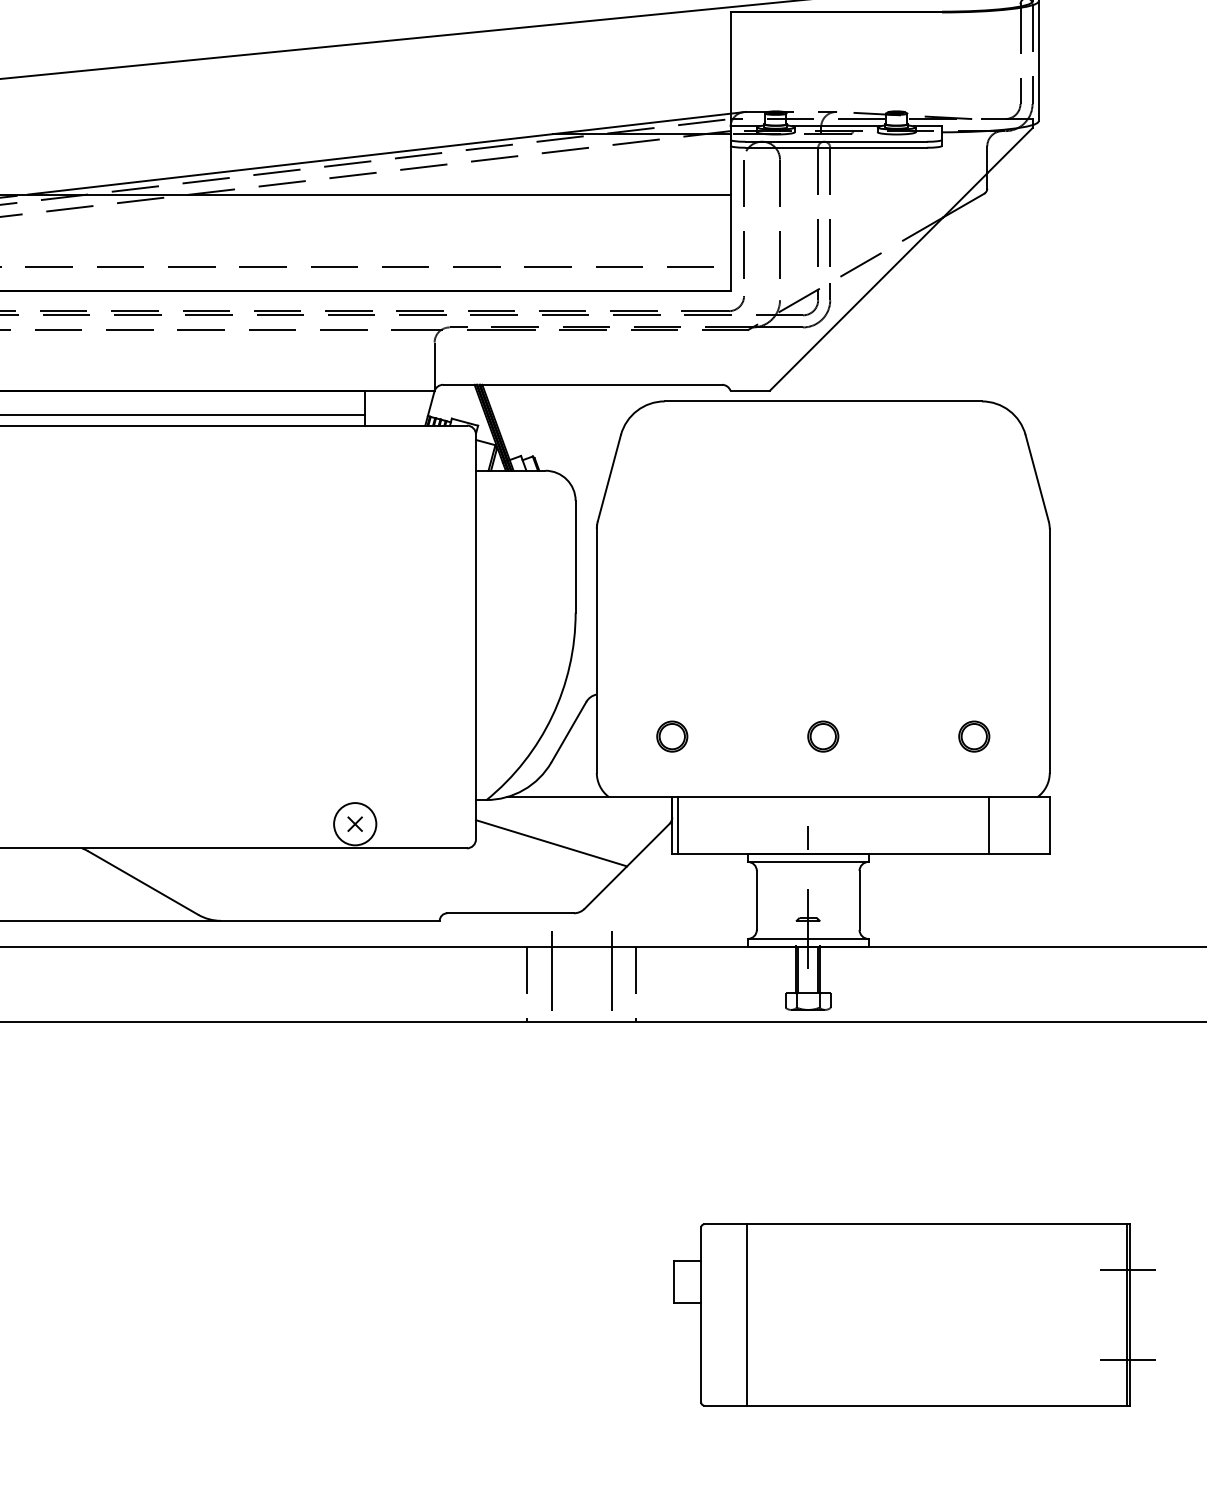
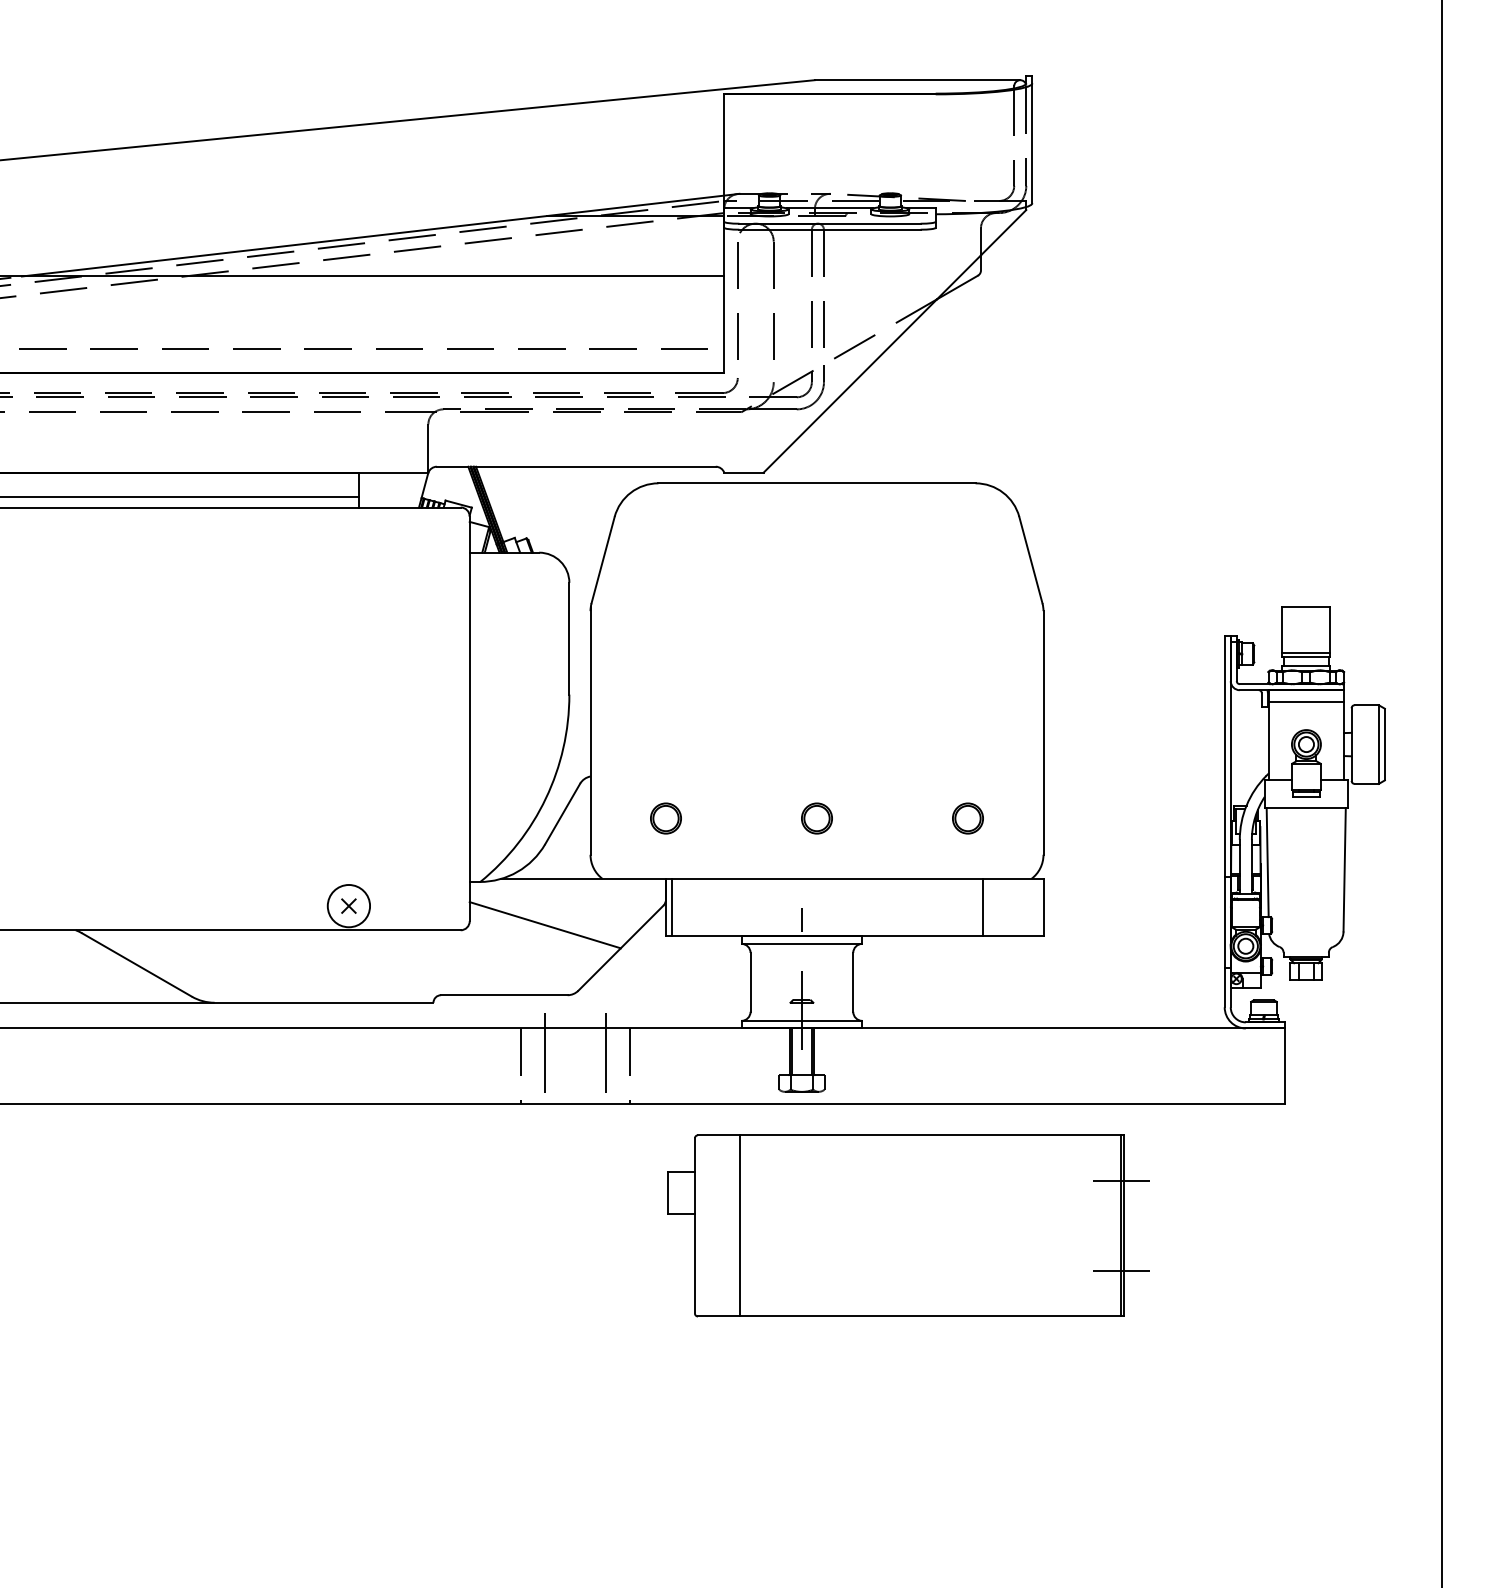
part: (914, 1314) -> (908, 1225), moved

